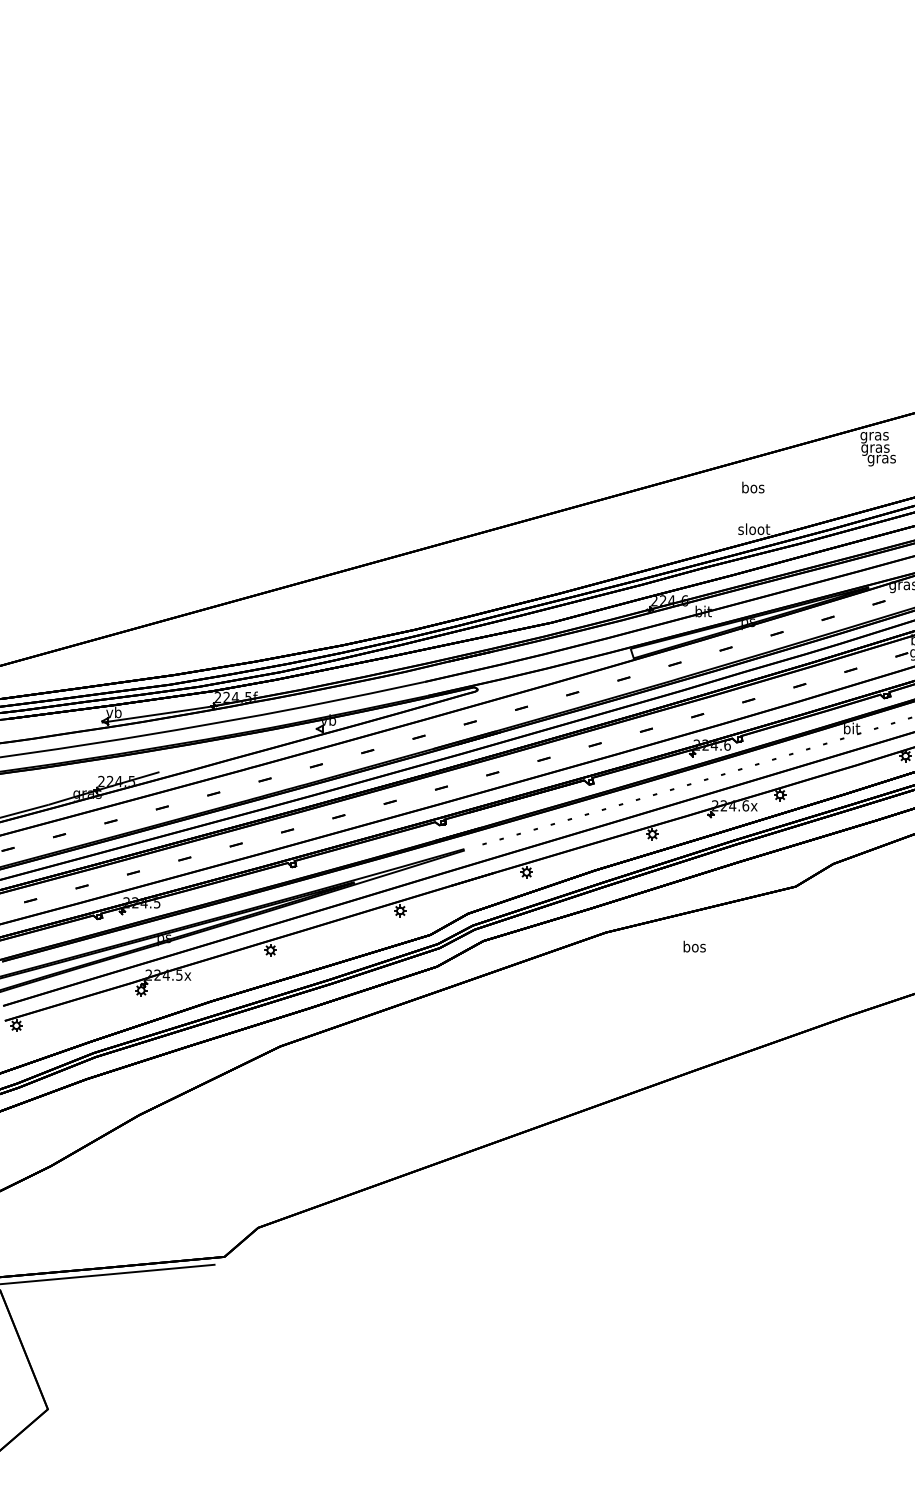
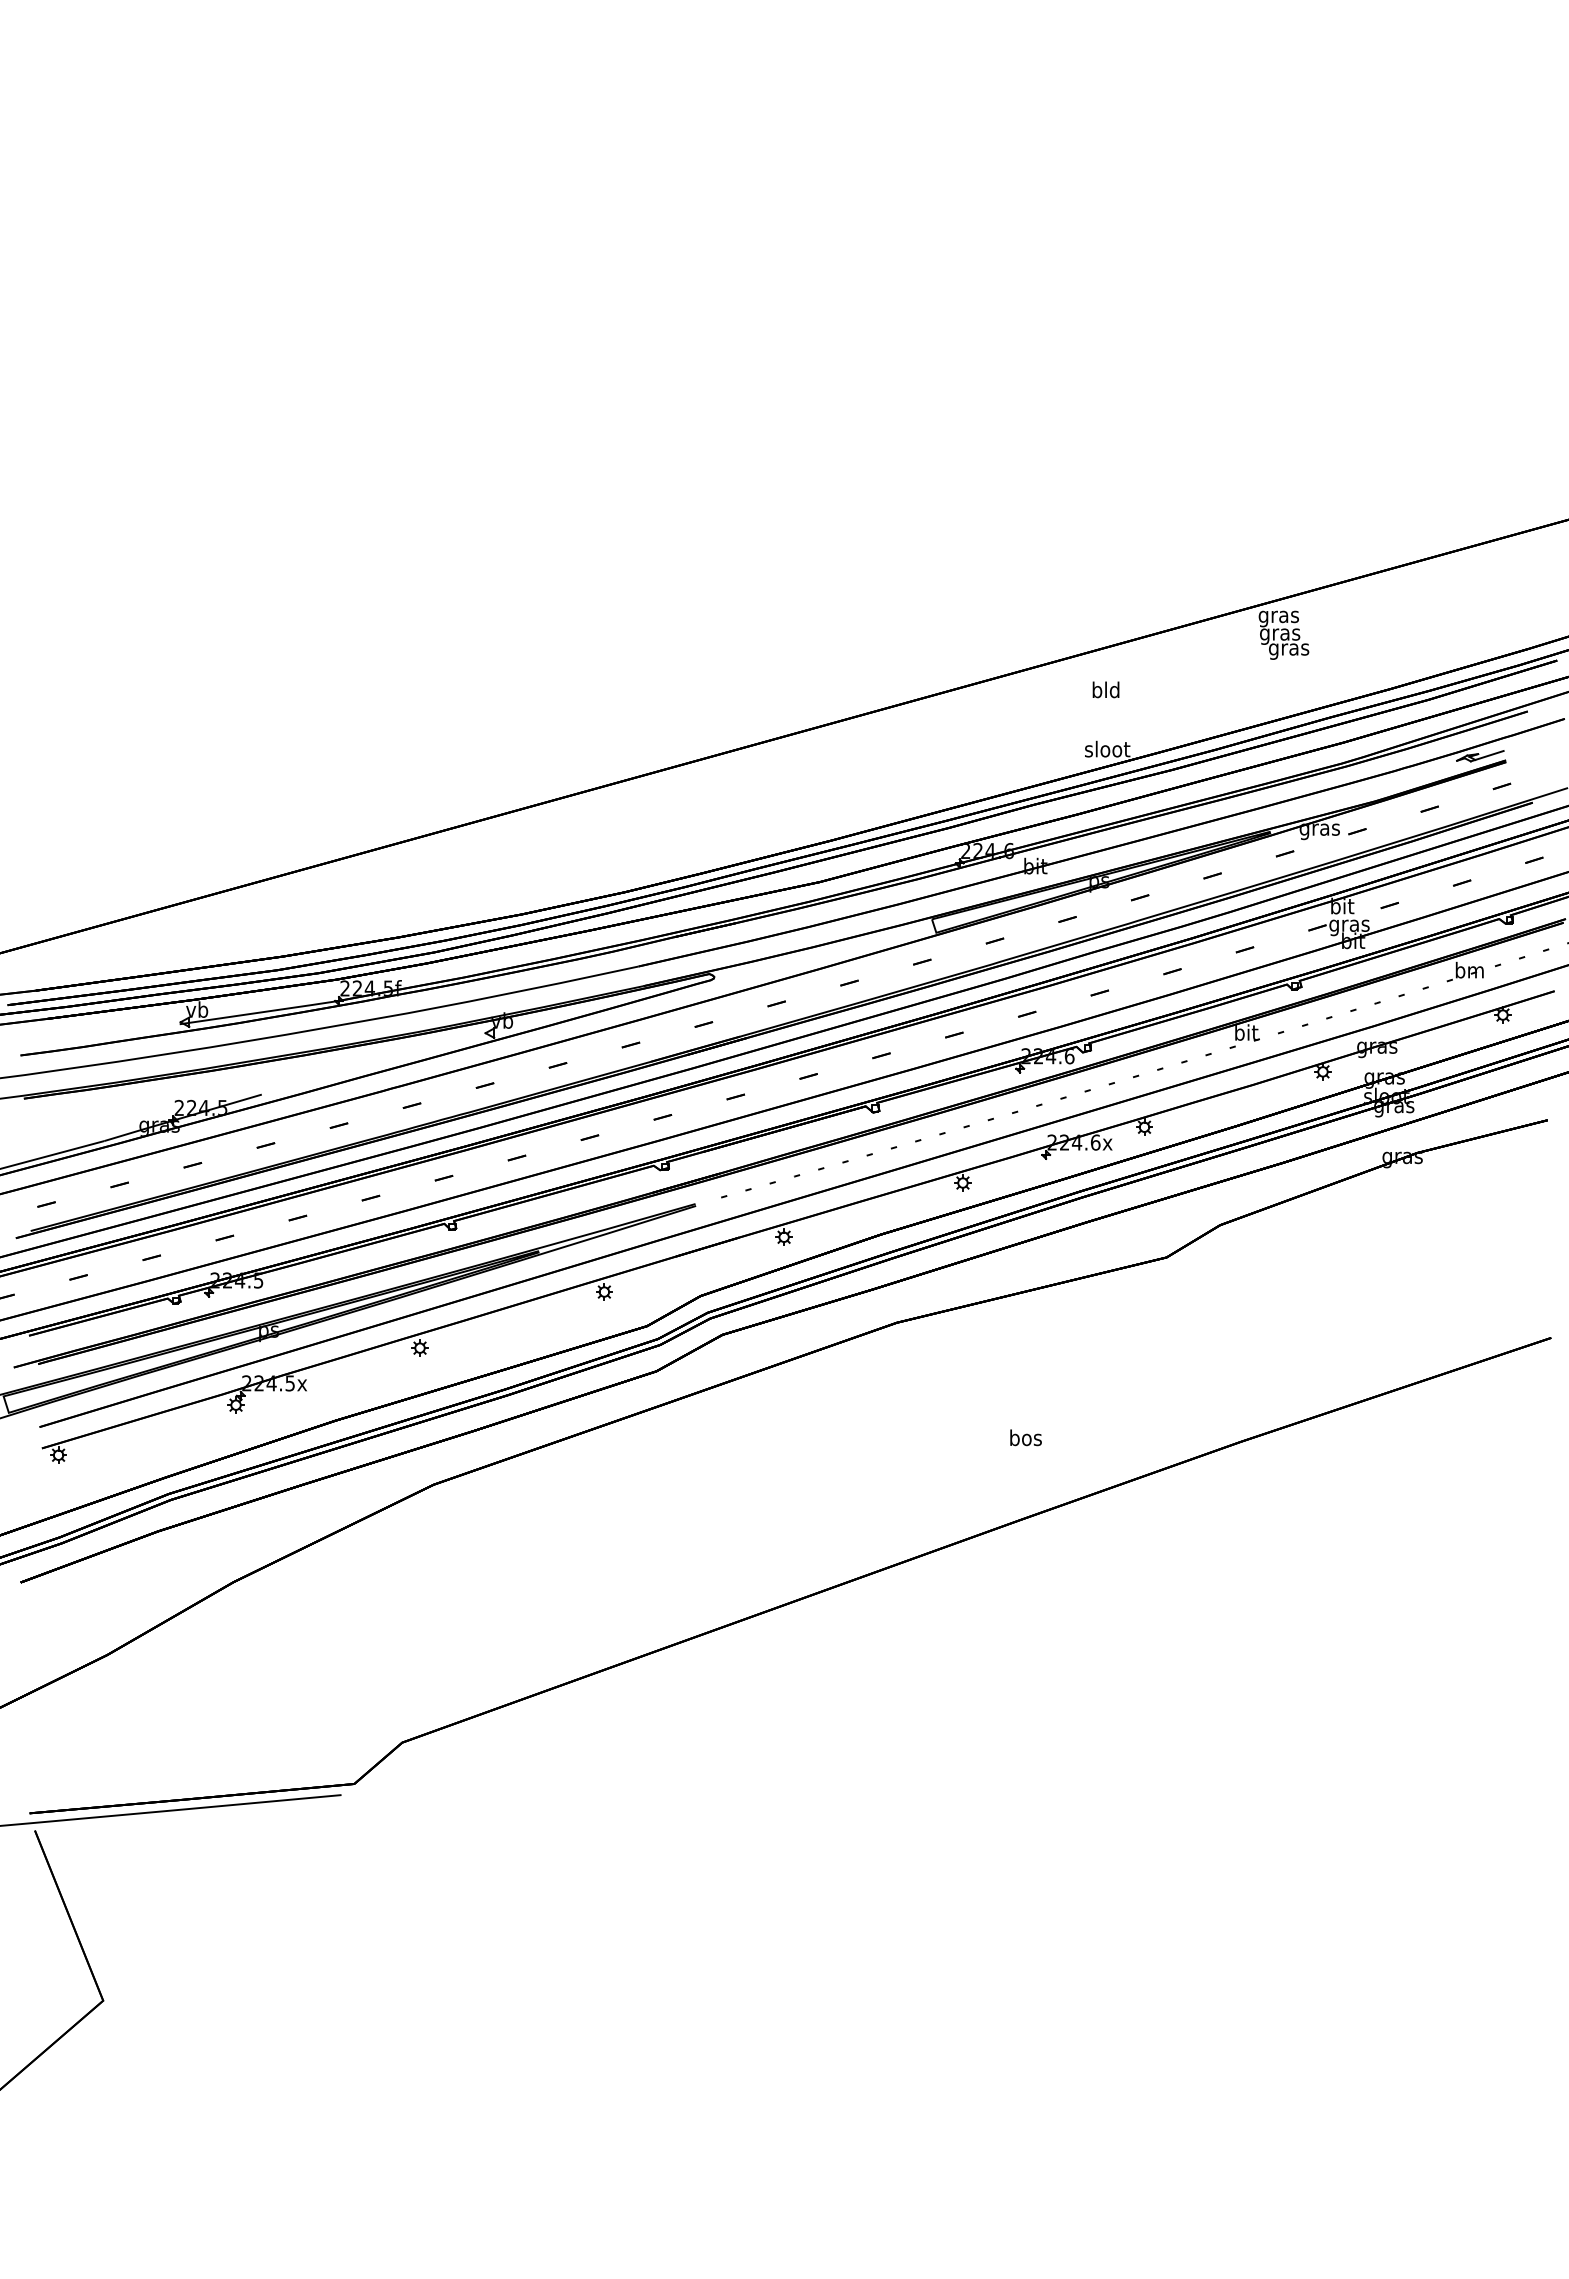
text: (753, 487) -> (1106, 689), bos -> bld
text: (694, 946) -> (1025, 1437), moved

